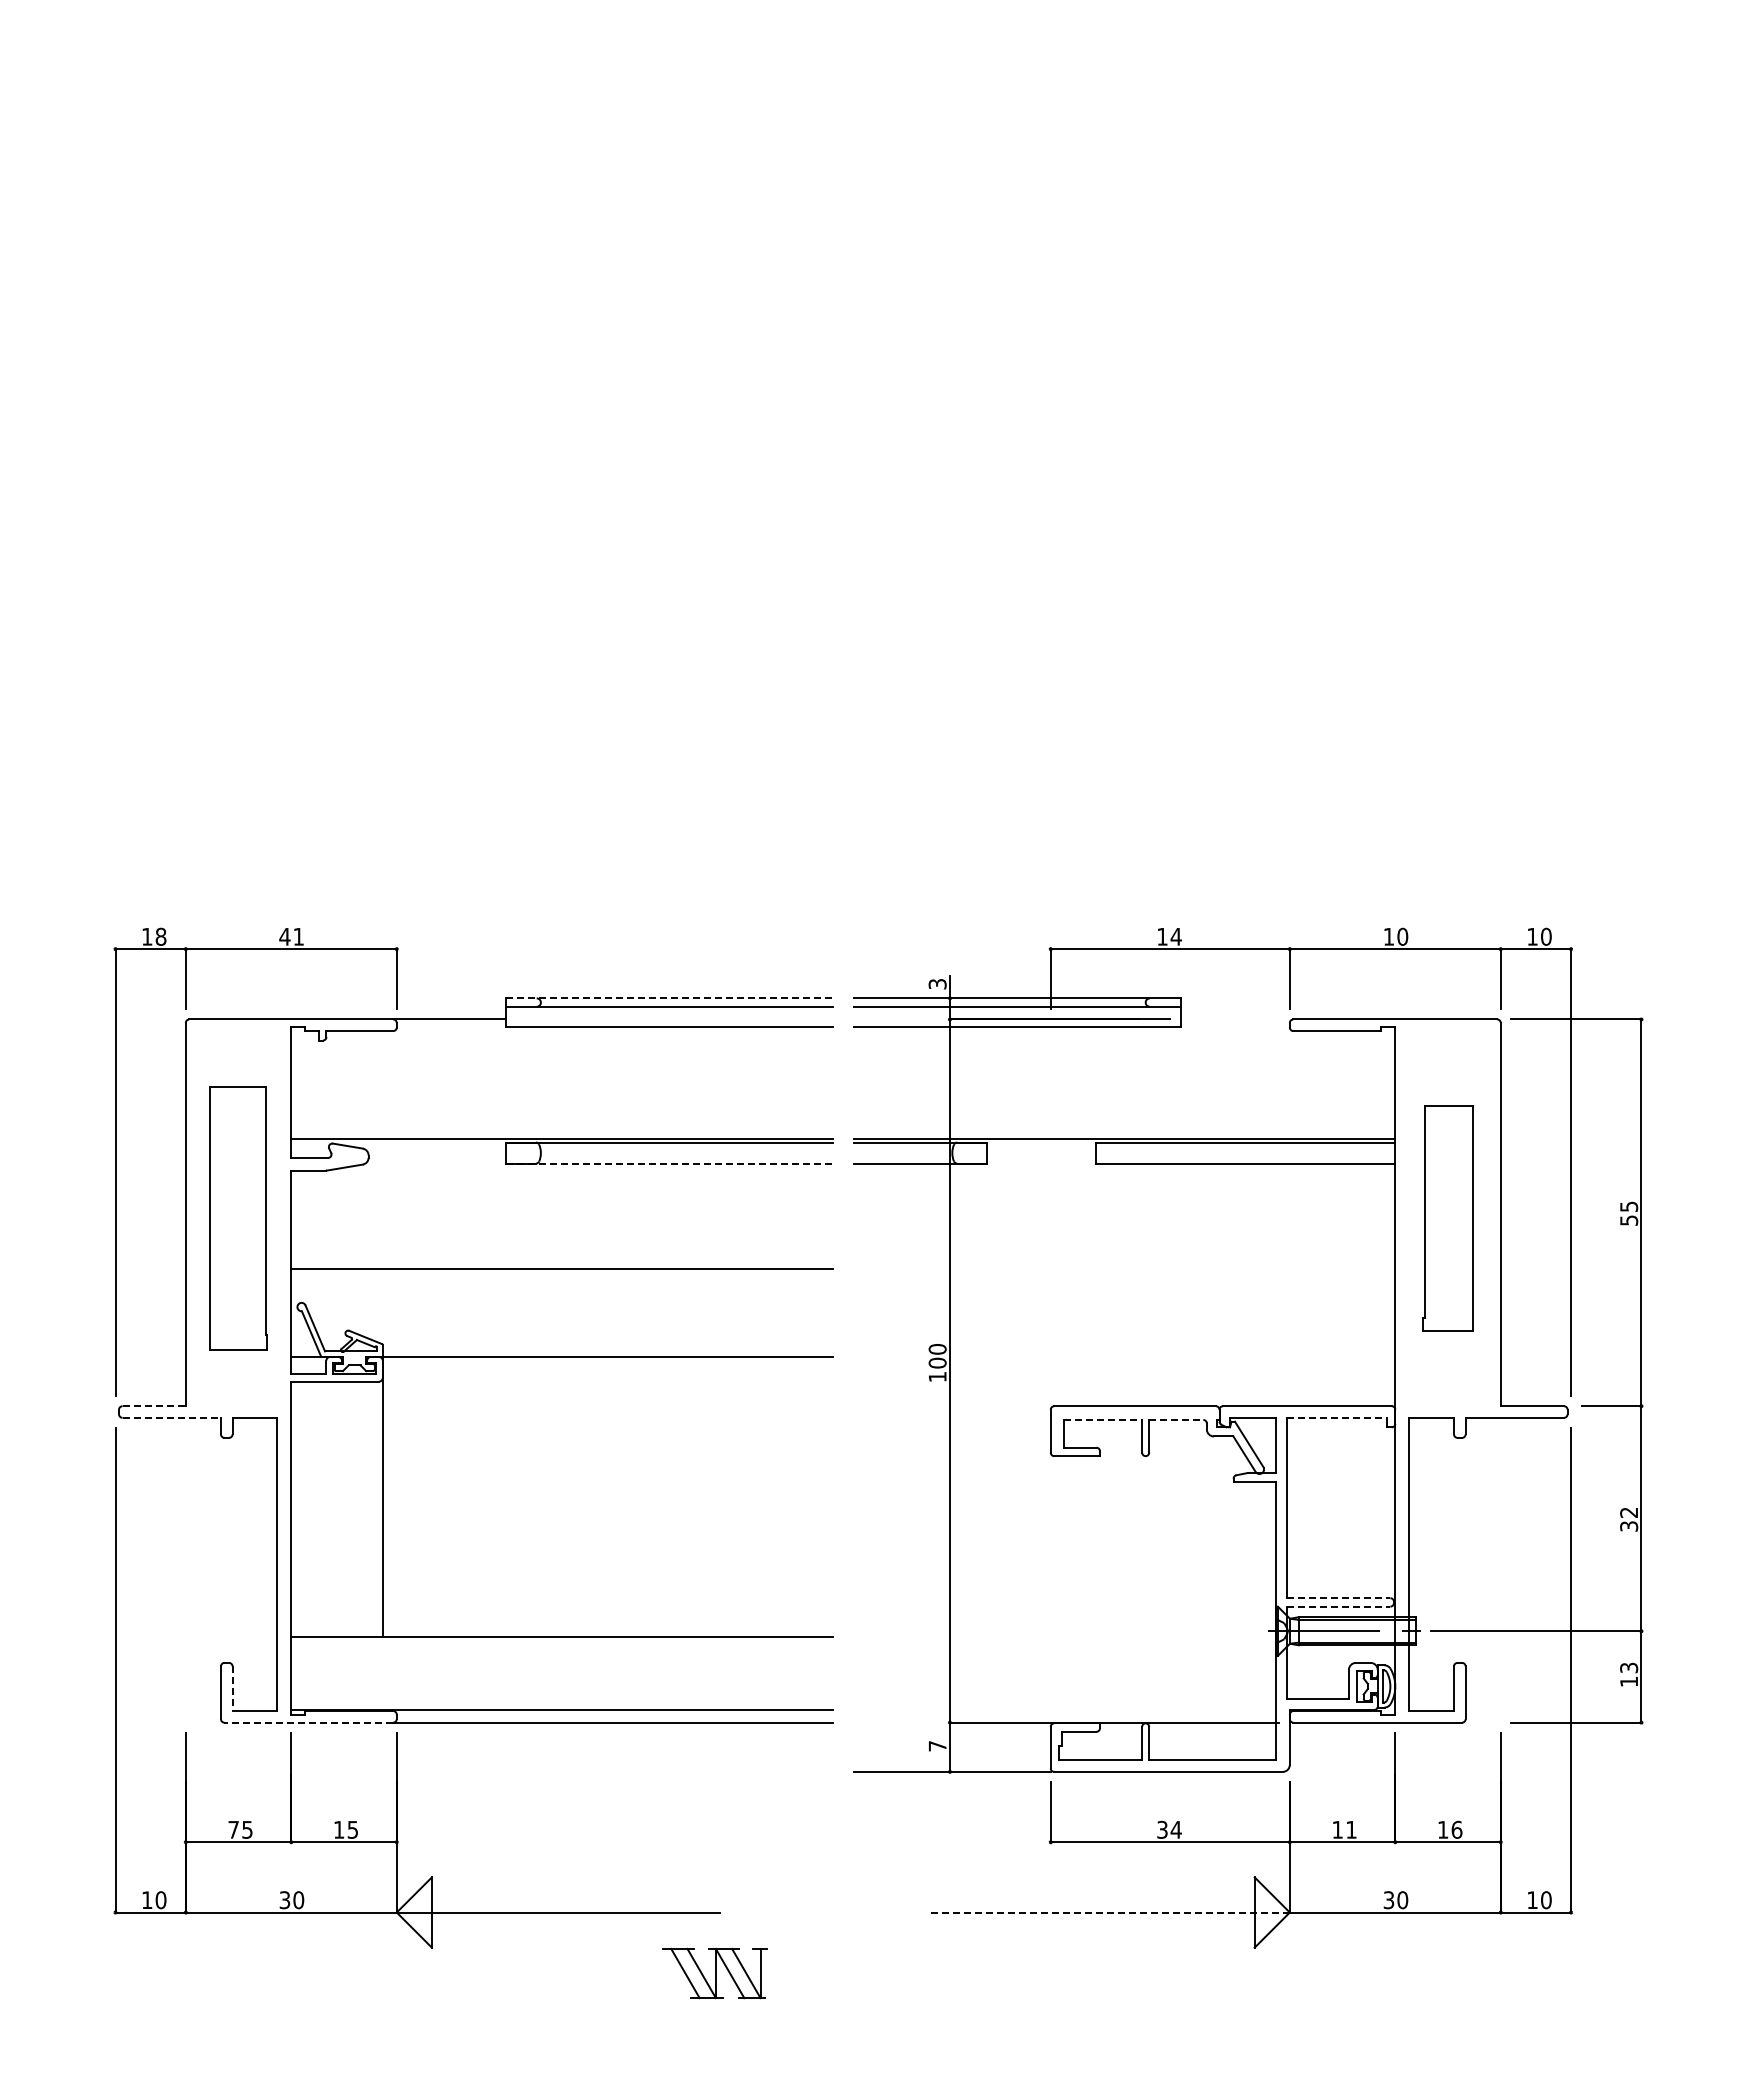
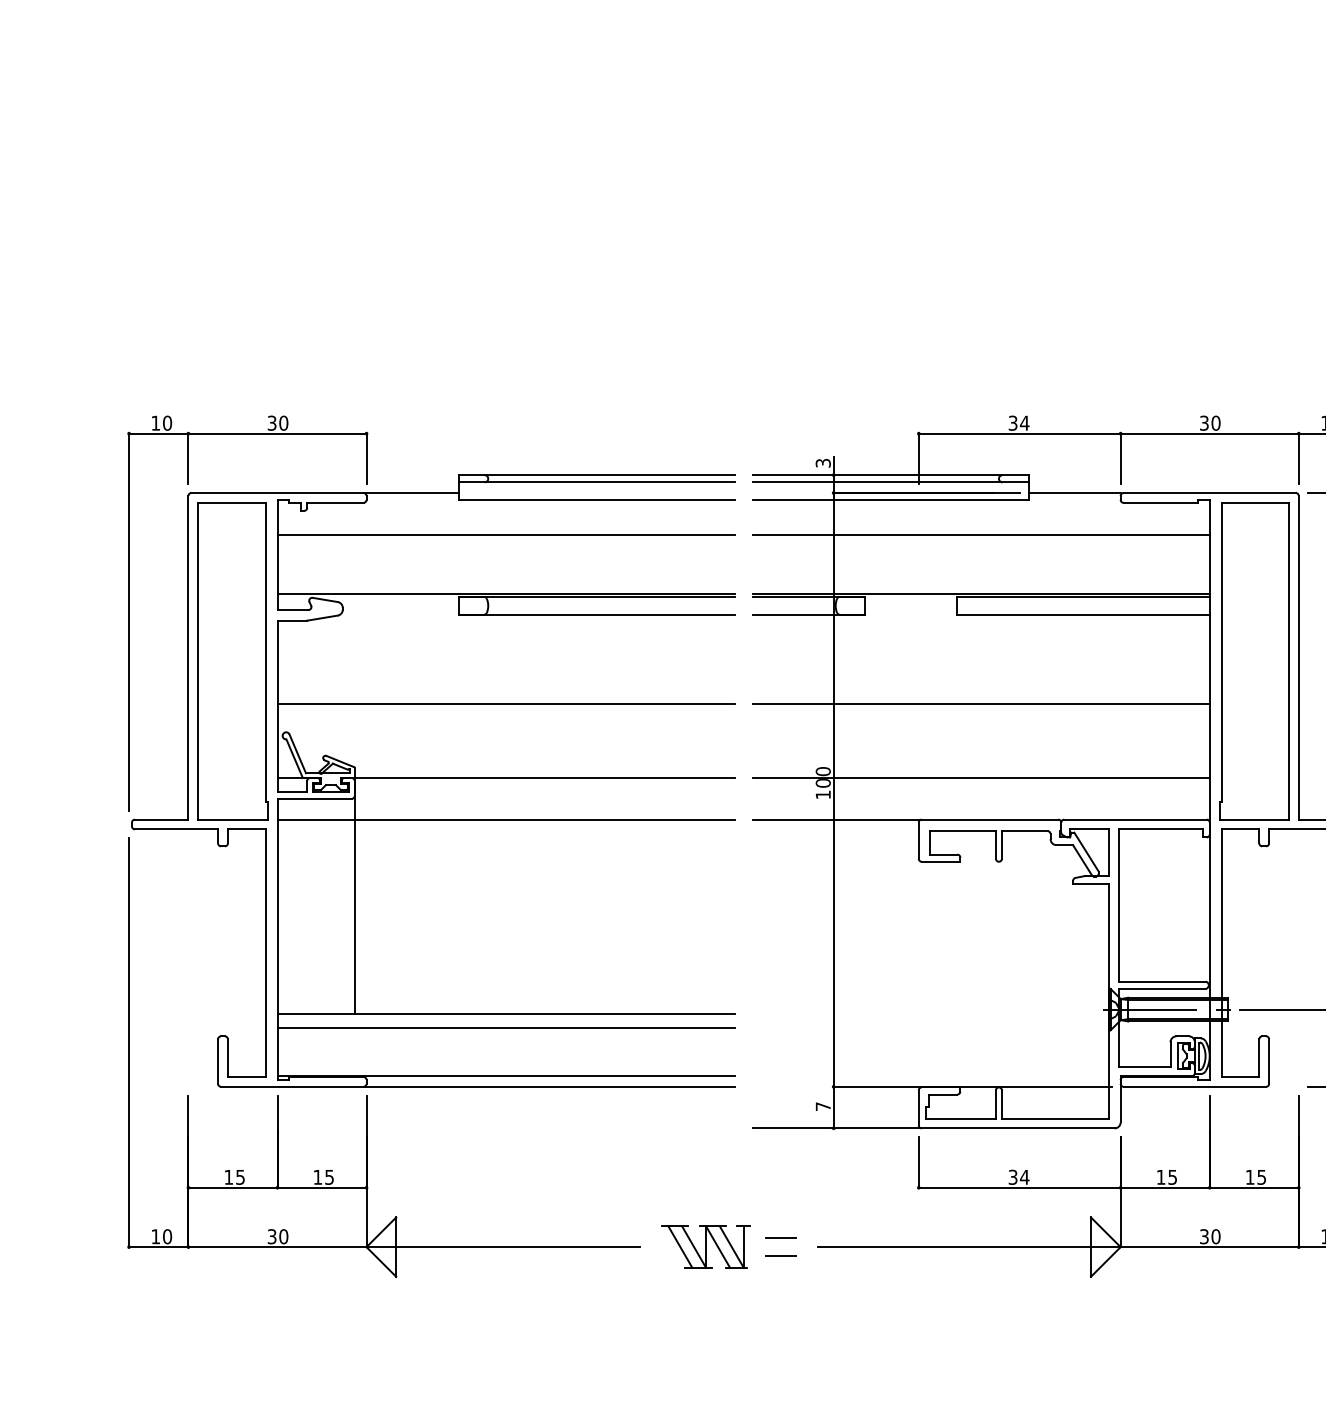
text: (160, 936) -> (167, 422), 18 -> 10
text: (291, 936) -> (277, 422), 41 -> 30
text: (1162, 936) -> (1013, 422), 14 -> 34
text: (1388, 936) -> (1203, 422), 10 -> 30
line: (669, 998) -> (596, 475), dashed -> solid
line: (1234, 1019) -> (1073, 493), added
line: (561, 1068) -> (505, 534), added
line: (1124, 1068) -> (981, 534), added
line: (669, 1163) -> (596, 614), dashed -> solid
part: (238, 1218) -> (232, 661), size x1.43
part: (1447, 1218) -> (1253, 661), size x1.67
line: (1124, 1269) -> (981, 704), added
line: (1124, 1357) -> (981, 778), added
line: (154, 1406) -> (161, 819), dashed -> solid
line: (561, 1406) -> (505, 819), added
line: (951, 1406) -> (834, 819), added
line: (172, 1417) -> (177, 829), dashed -> solid
line: (1337, 1417) -> (1160, 829), dashed -> solid
line: (1103, 1419) -> (963, 830), dashed -> solid
line: (1176, 1419) -> (1024, 830), dashed -> solid
line: (1338, 1598) -> (1161, 981), dashed -> solid
line: (1338, 1606) -> (1161, 988), dashed -> solid
line: (561, 1653) -> (505, 1028), added
line: (232, 1689) -> (227, 1058), dashed -> solid
line: (308, 1722) -> (292, 1086), dashed -> solid
text: (233, 1829) -> (228, 1177), 75 -> 15
text: (1351, 1829) -> (1172, 1177), 11 -> 15
text: (1456, 1829) -> (1261, 1177), 16 -> 15
line: (886, 1901) -> (780, 1237), added
line: (1111, 1912) -> (970, 1247), dashed -> solid
line: (886, 1923) -> (780, 1256), added
part: (714, 1973) -> (704, 1247), moved

